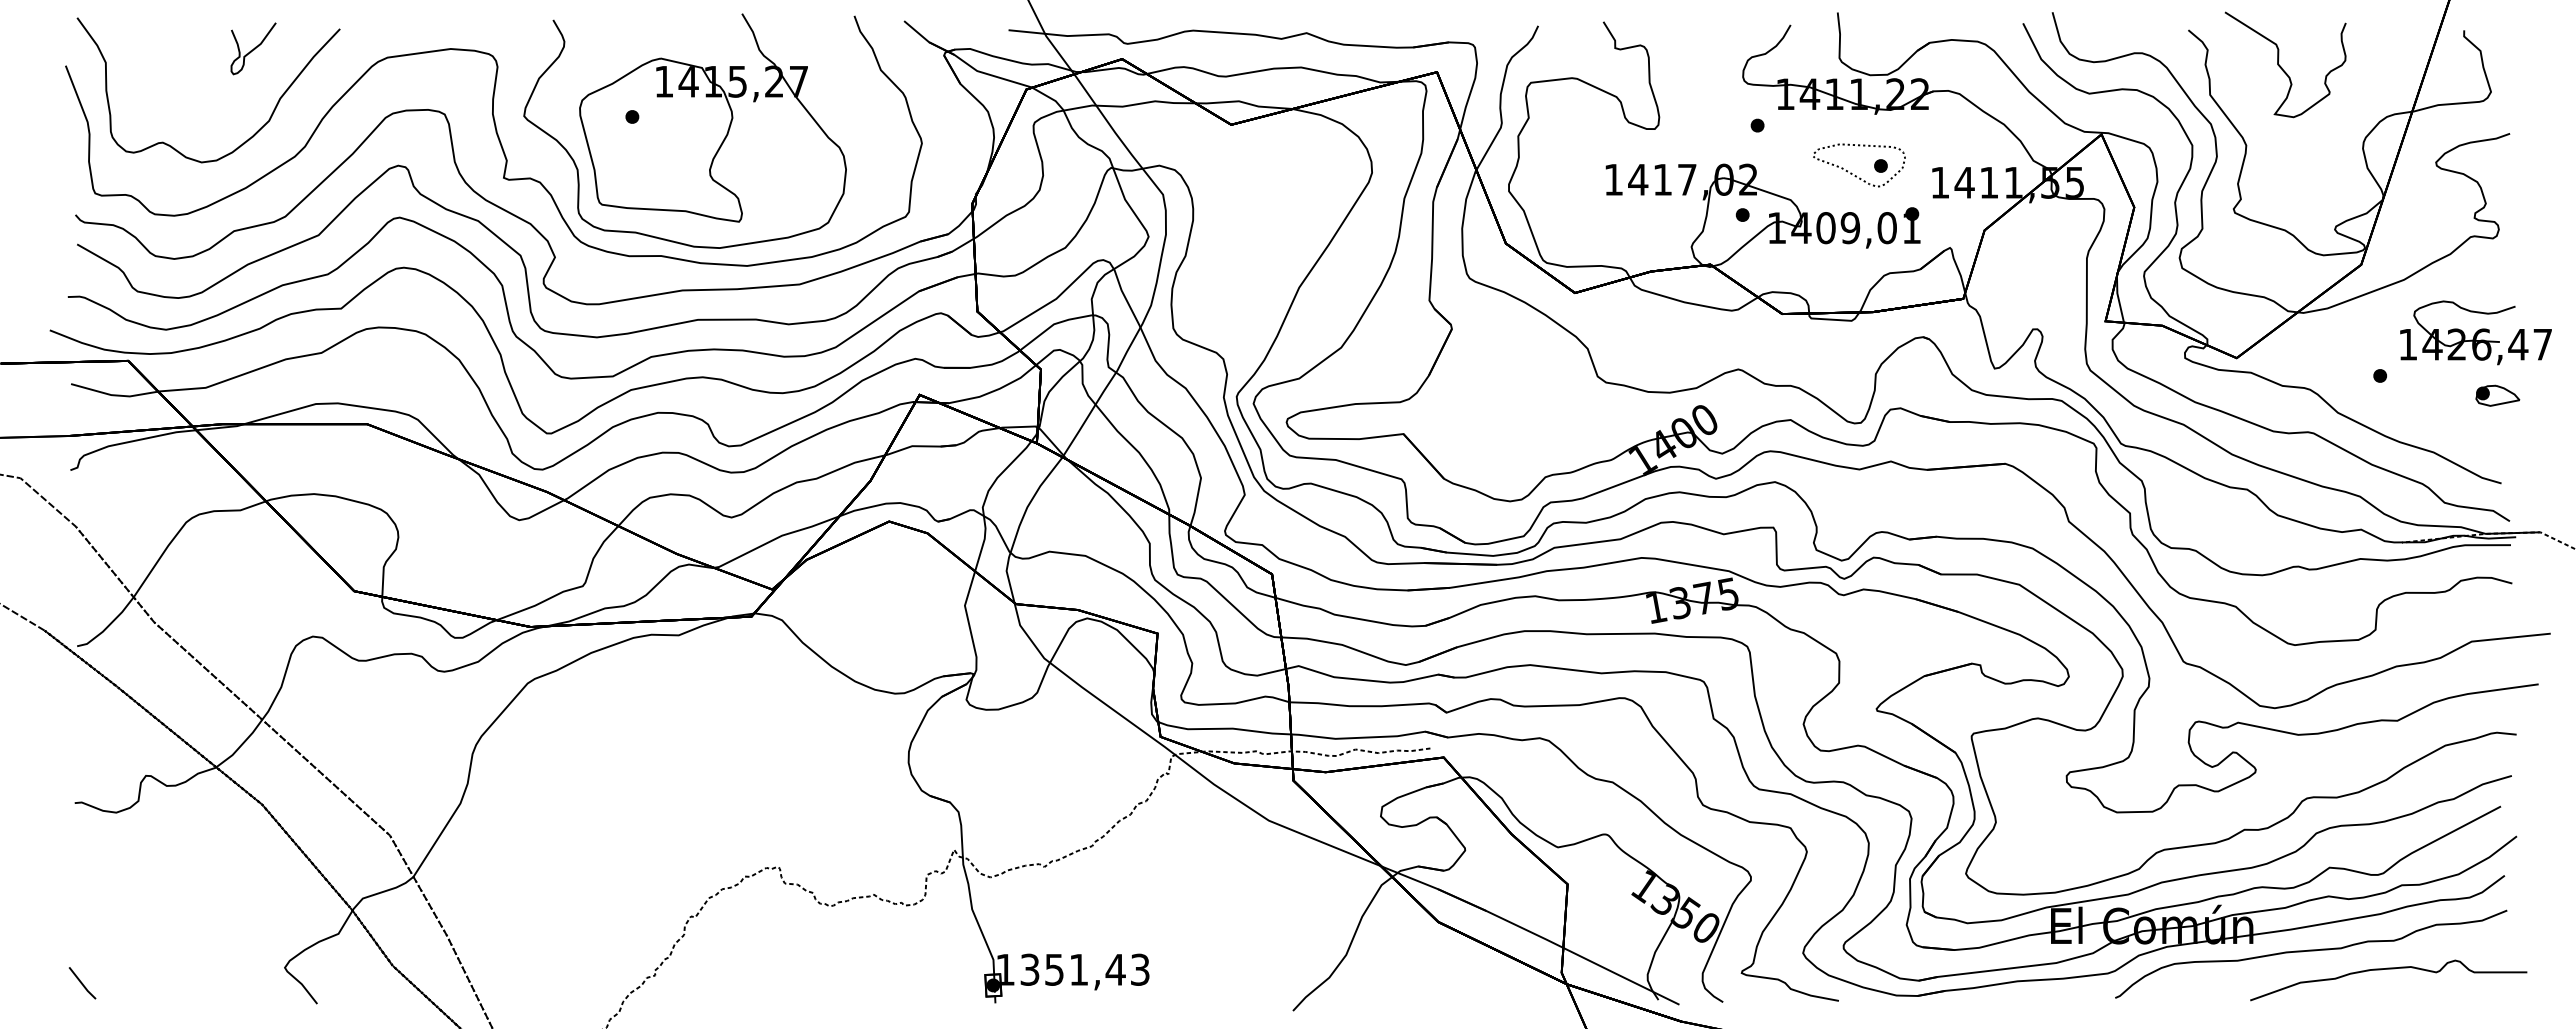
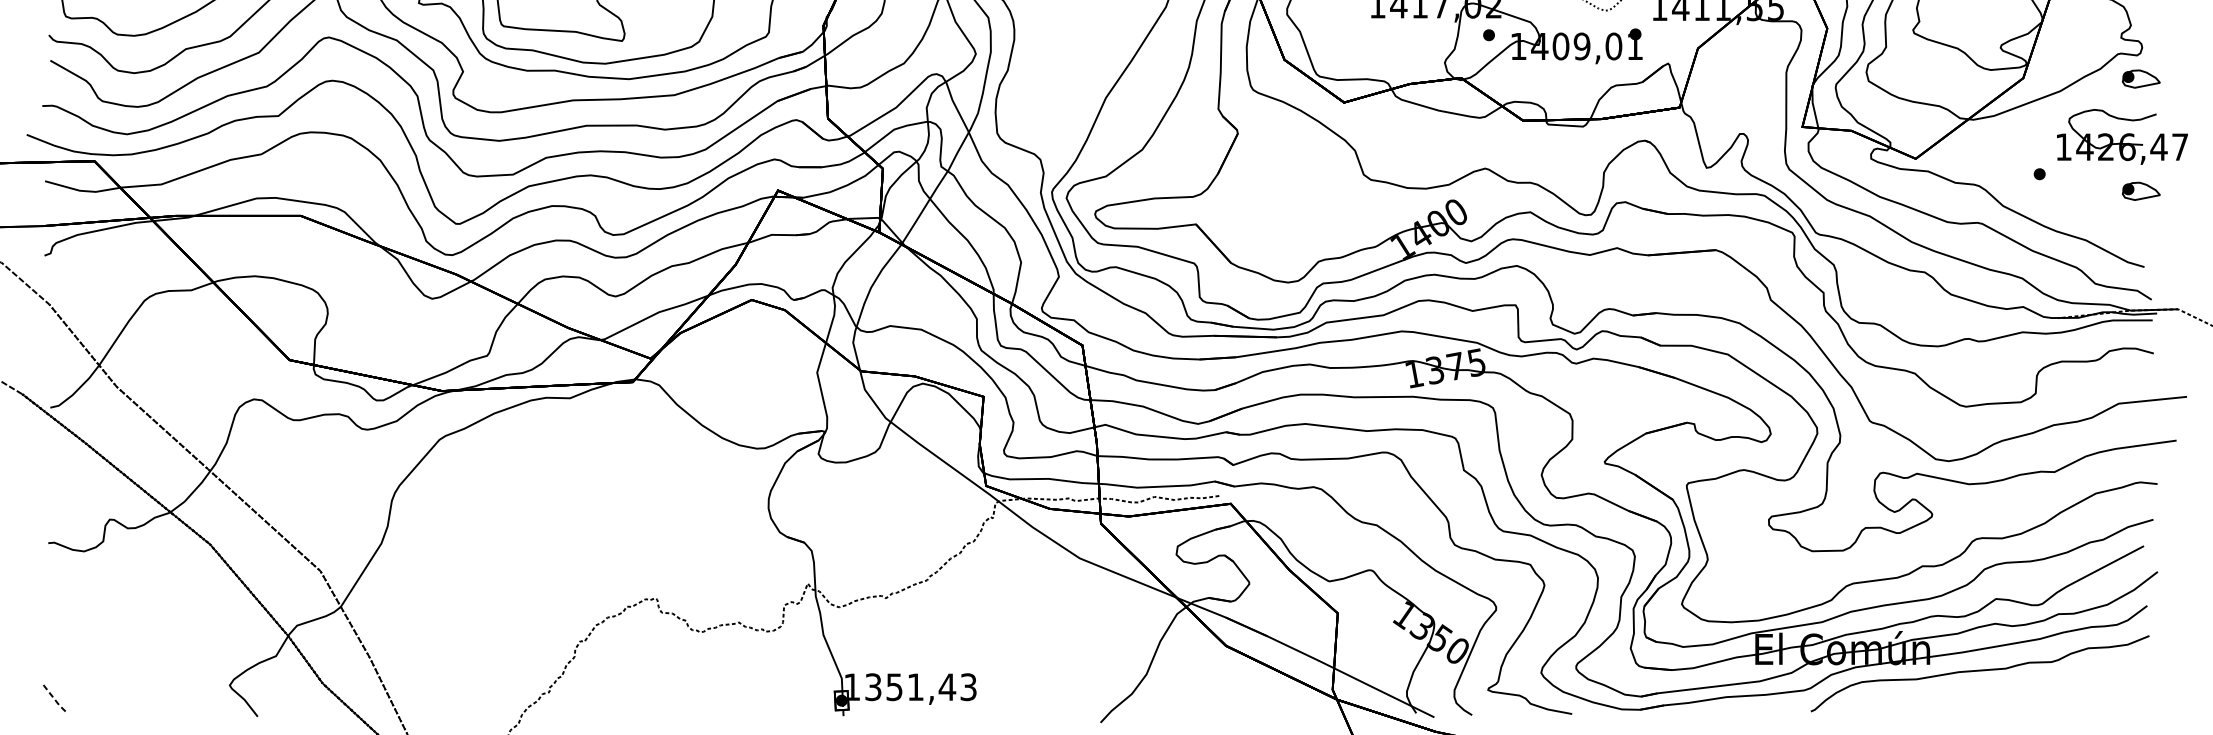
part: (2497, 265) -> (2141, 78), added
curve: (2388, 969) -> (2046, 686), removed
line: (82, 984) -> (54, 699), solid -> dashed

